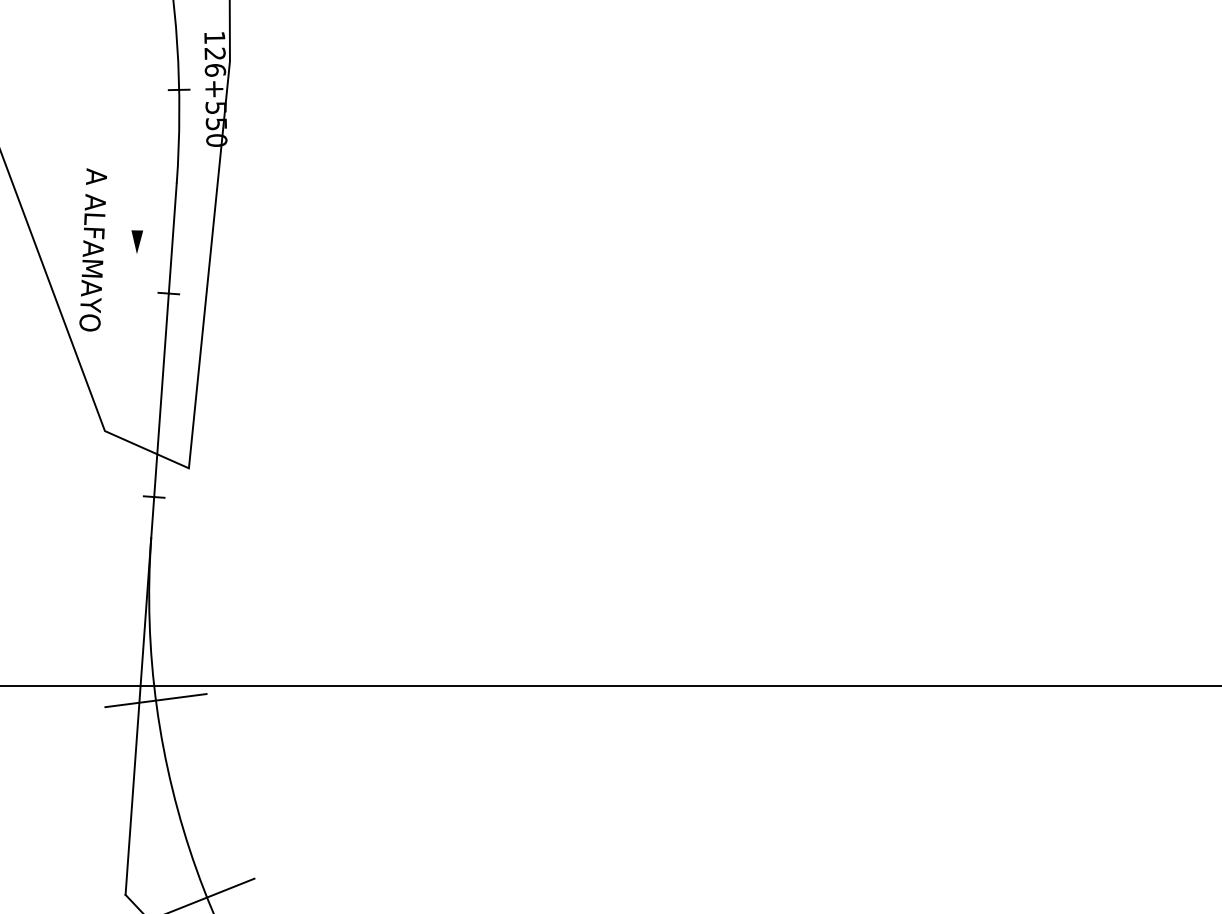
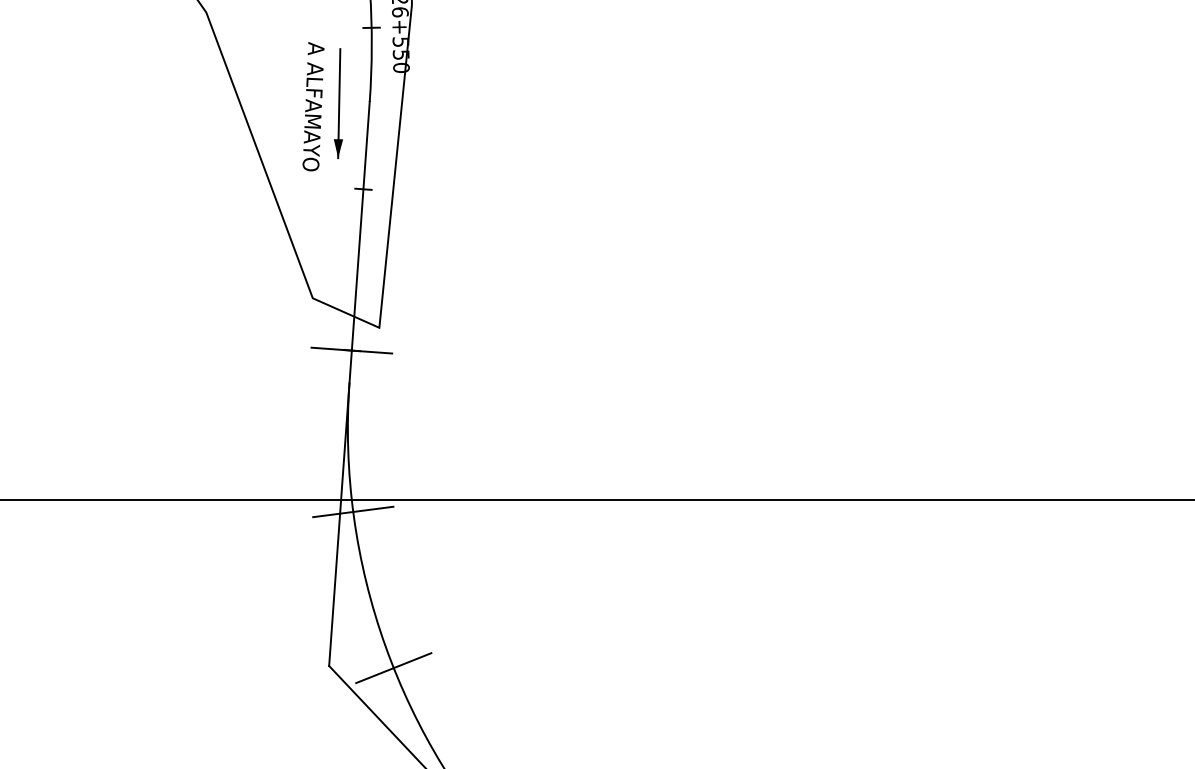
line: (138, 185) -> (339, 103), added
text: (93, 249) -> (313, 106), moved
line: (153, 496) -> (351, 350), added

